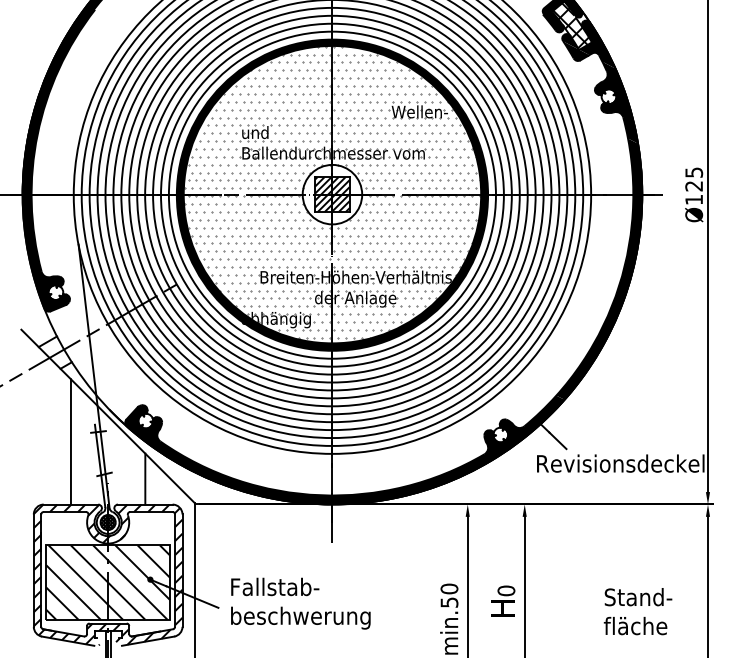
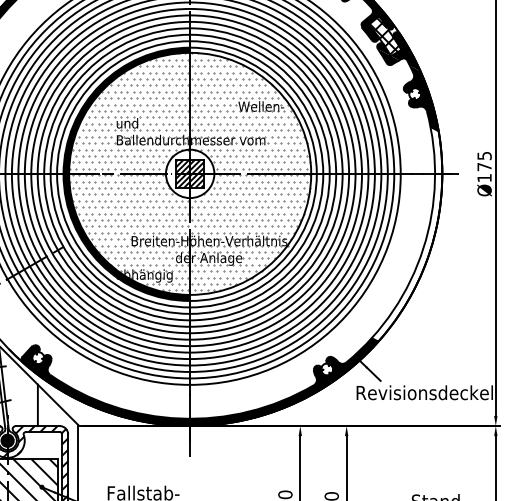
text: (693, 186) -> (484, 167), Ø125 -> Ø175
fill: (410, 194) -> (253, 173), removed
fill: (599, 268) -> (407, 233), removed

